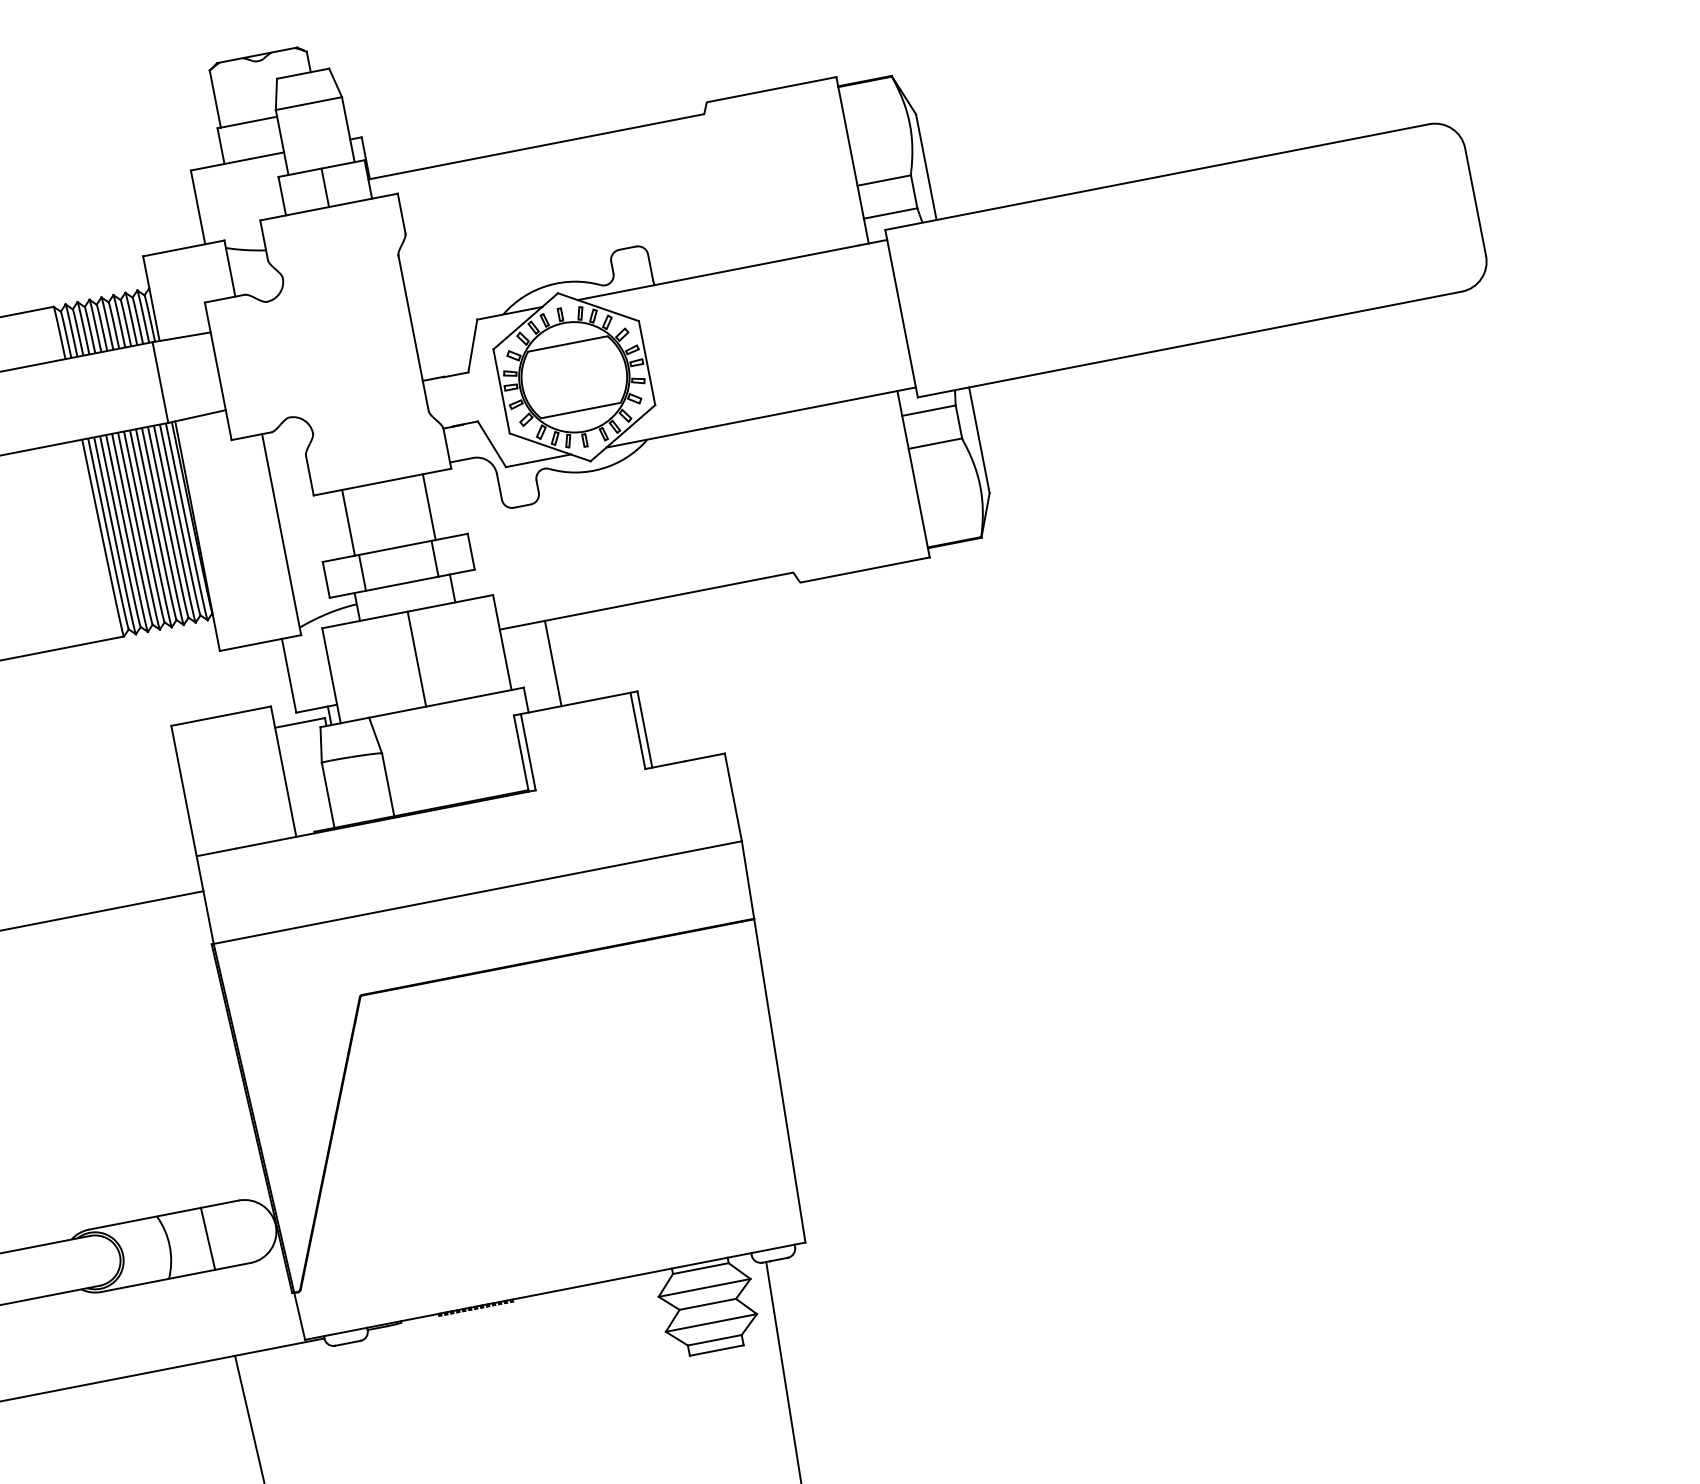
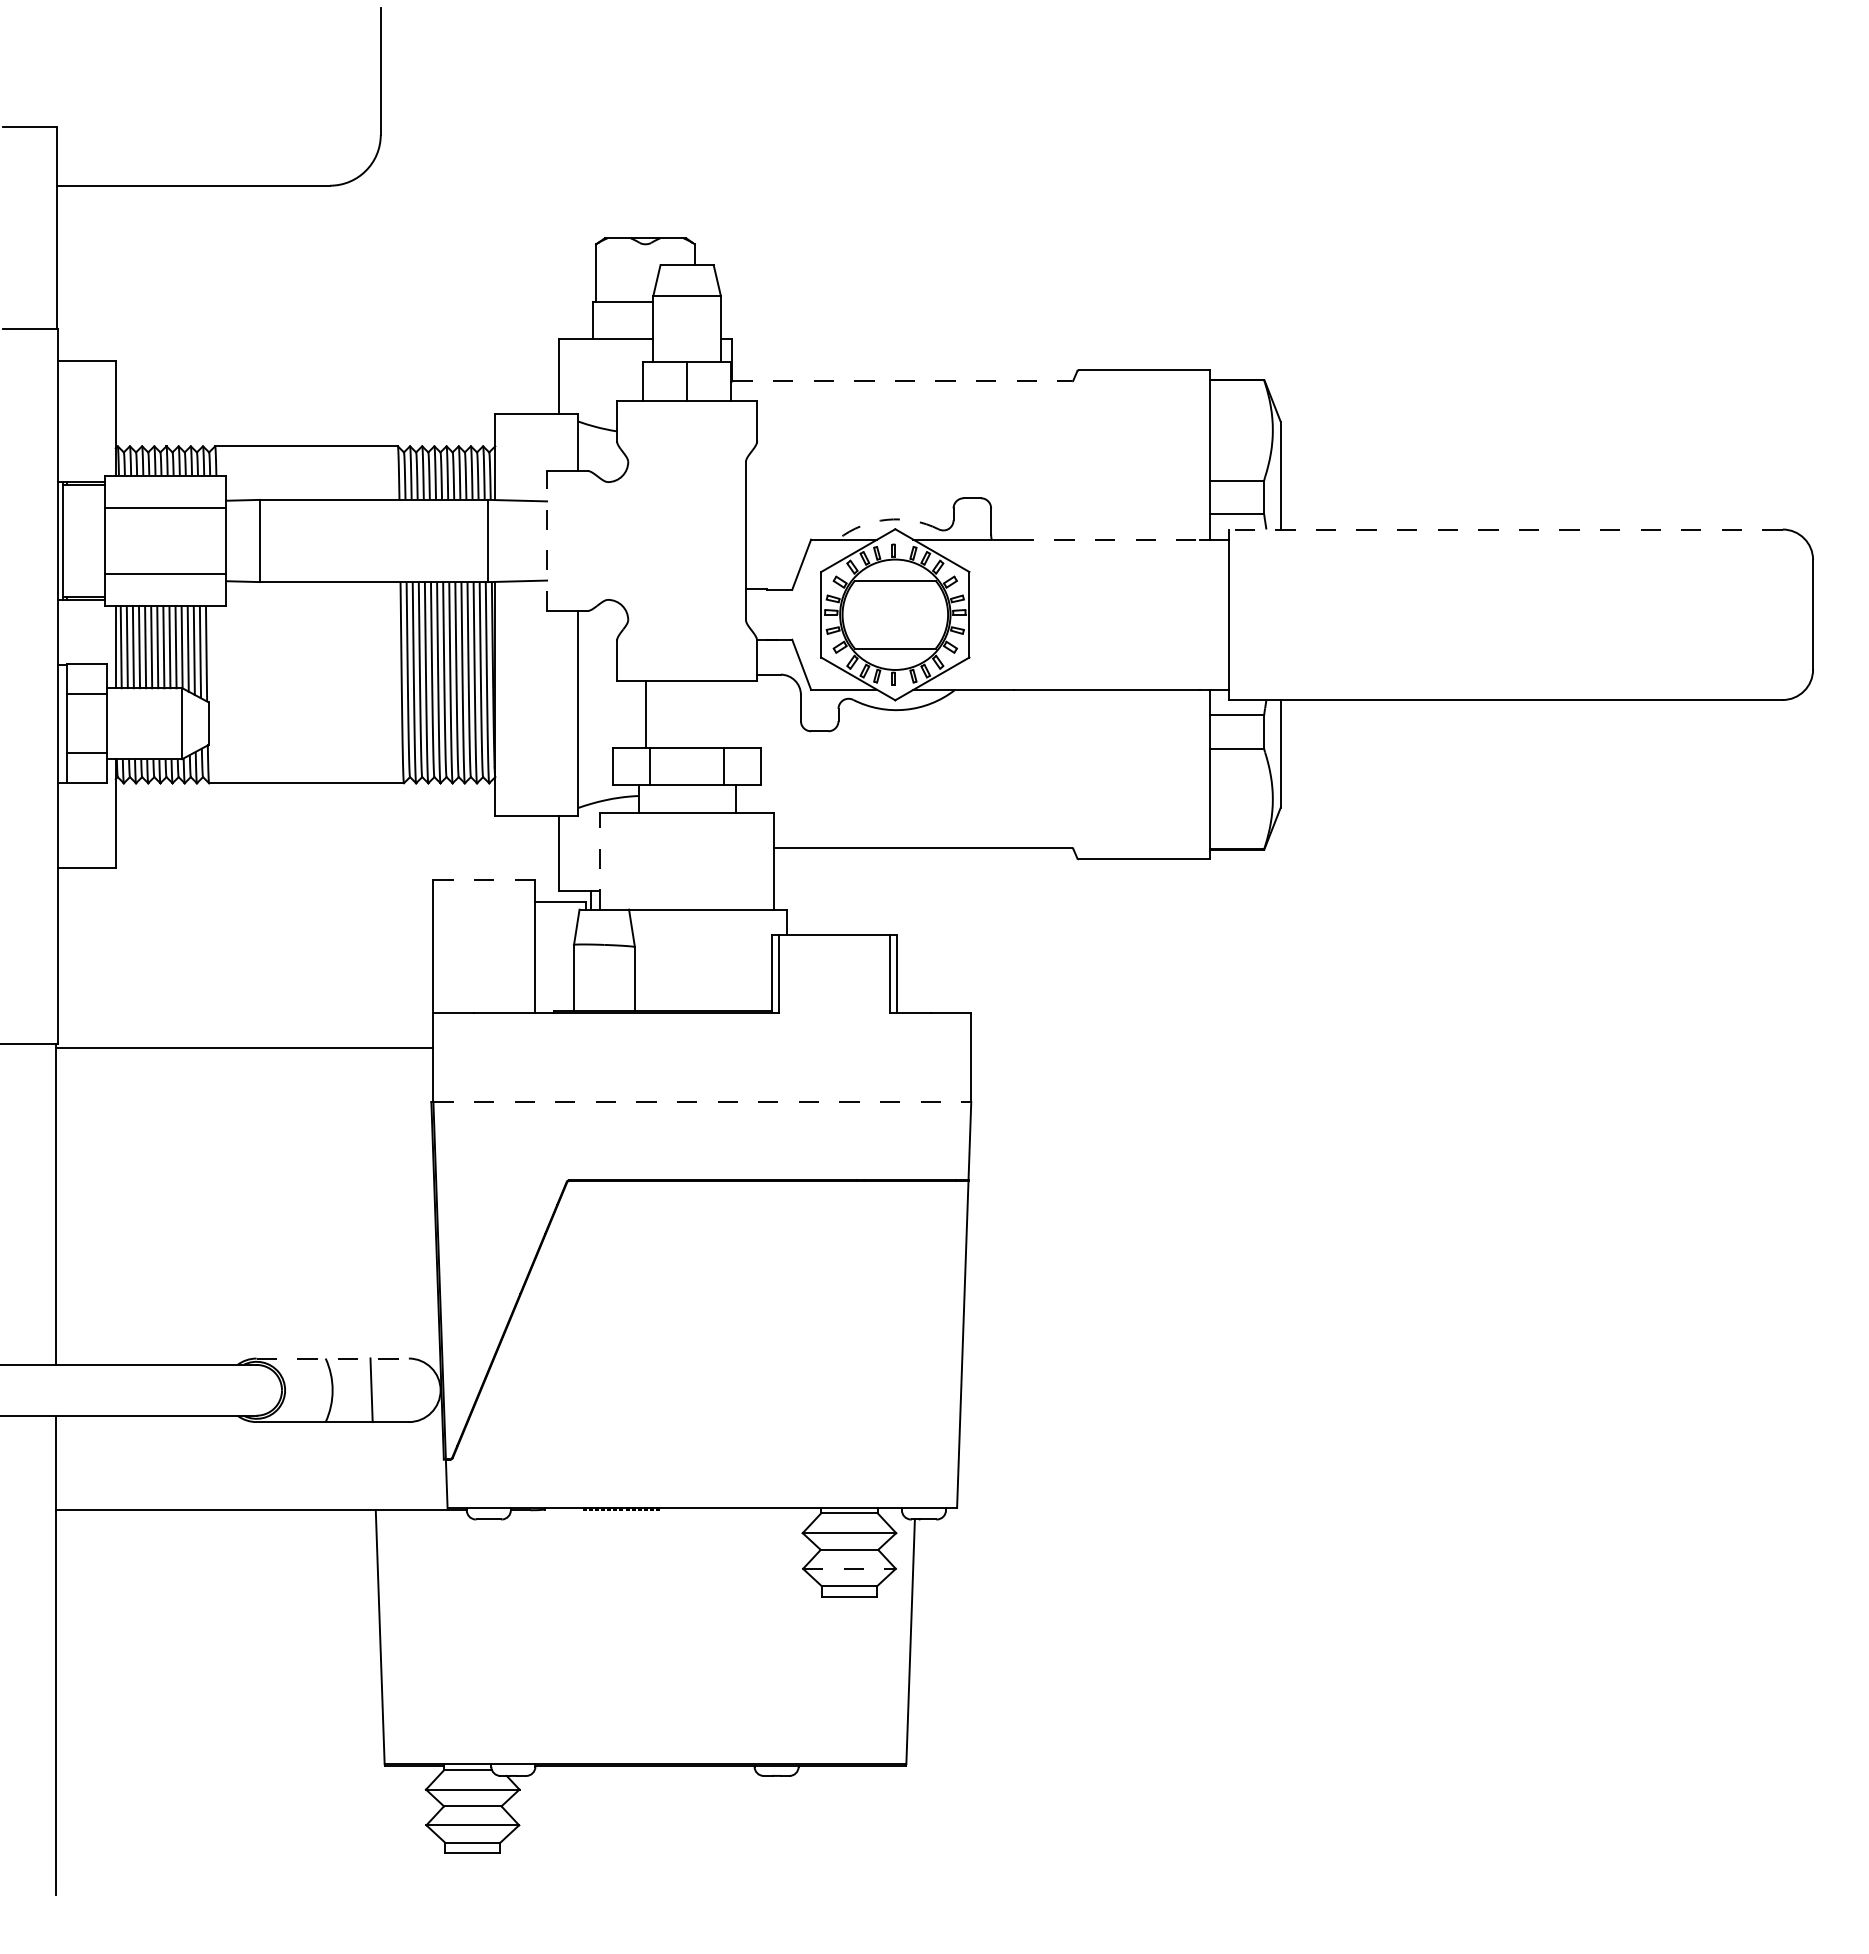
line: (536, 146) -> (902, 381), solid -> dashed
line: (1157, 177) -> (1505, 529), solid -> dashed
line: (768, 262) -> (1107, 539), solid -> dashed
arc: (547, 285) -> (886, 519), solid -> dashed
line: (218, 370) -> (547, 540), solid -> dashed
line: (429, 507) -> (728, 714), removed
line: (417, 658) -> (687, 860), removed
line: (553, 663) -> (820, 891), removed
line: (331, 674) -> (600, 860), solid -> dashed
line: (221, 715) -> (484, 879), solid -> dashed
line: (477, 892) -> (702, 1101), solid -> dashed
line: (164, 1214) -> (333, 1358), solid -> dashed
line: (711, 1322) -> (849, 1568), solid -> dashed

